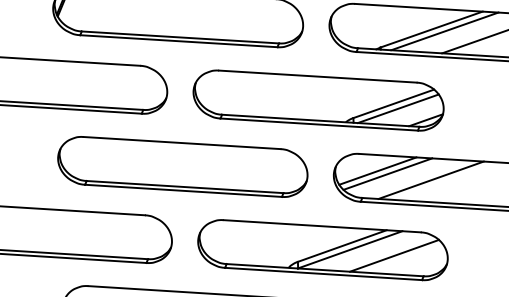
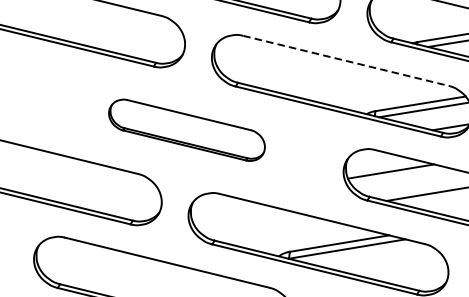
line: (317, 76) -> (345, 60), solid -> dashed
part: (182, 166) -> (186, 129), size x0.6
line: (387, 173) -> (400, 175), removed
line: (394, 255) -> (392, 263), removed

